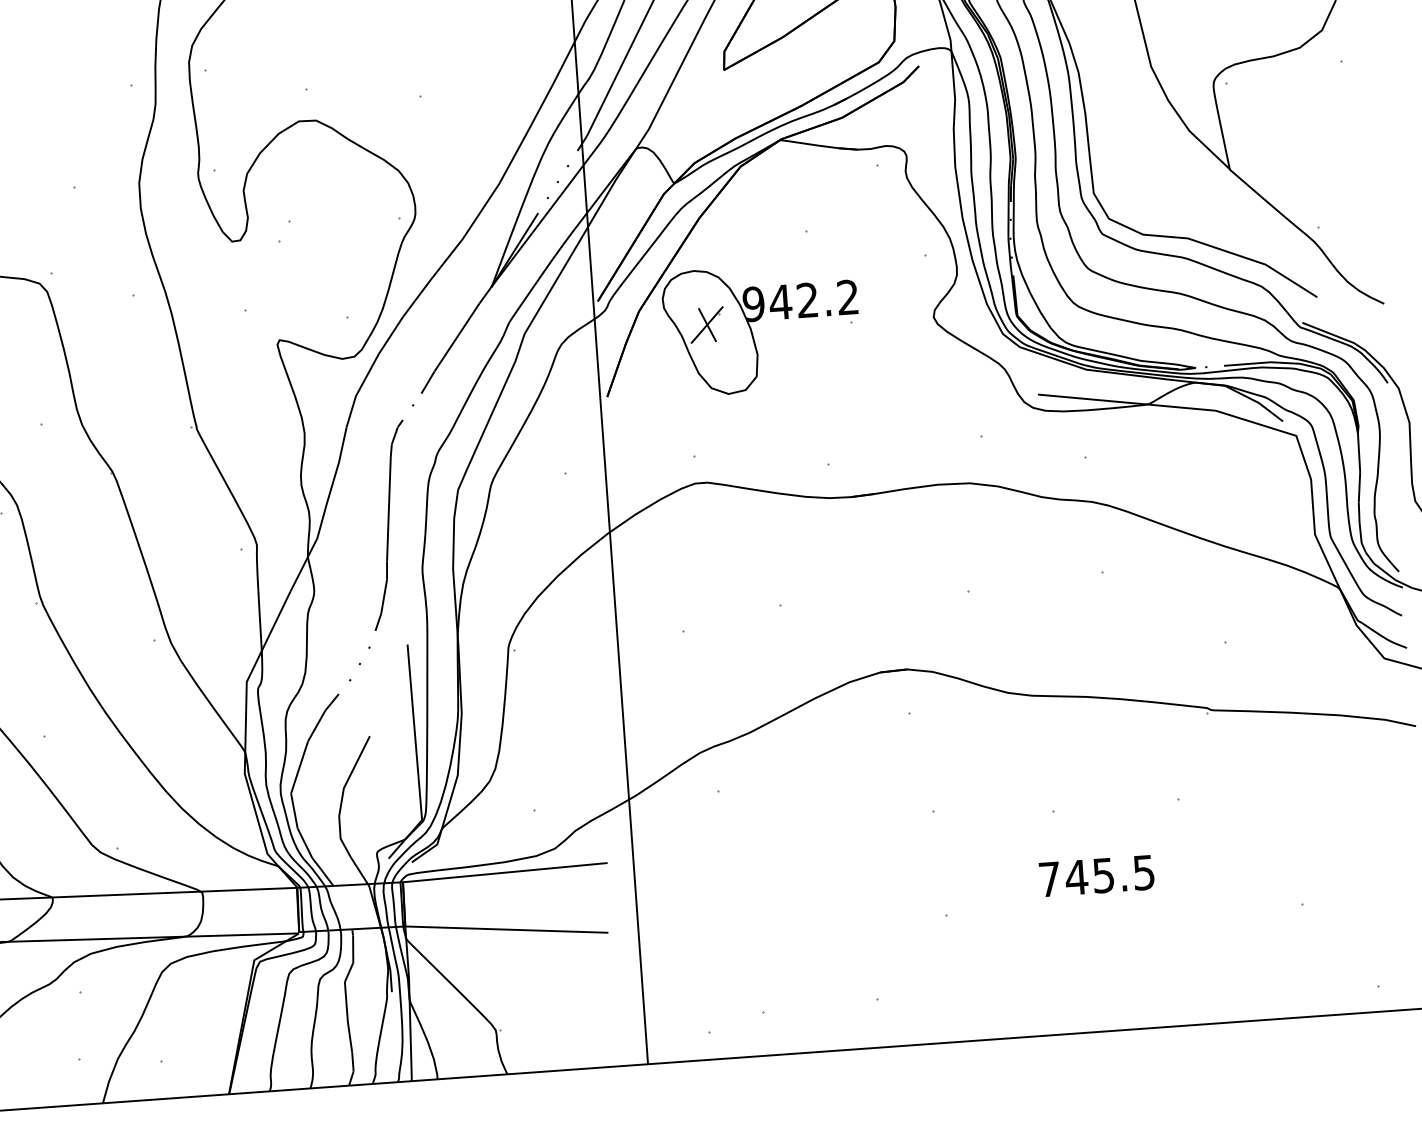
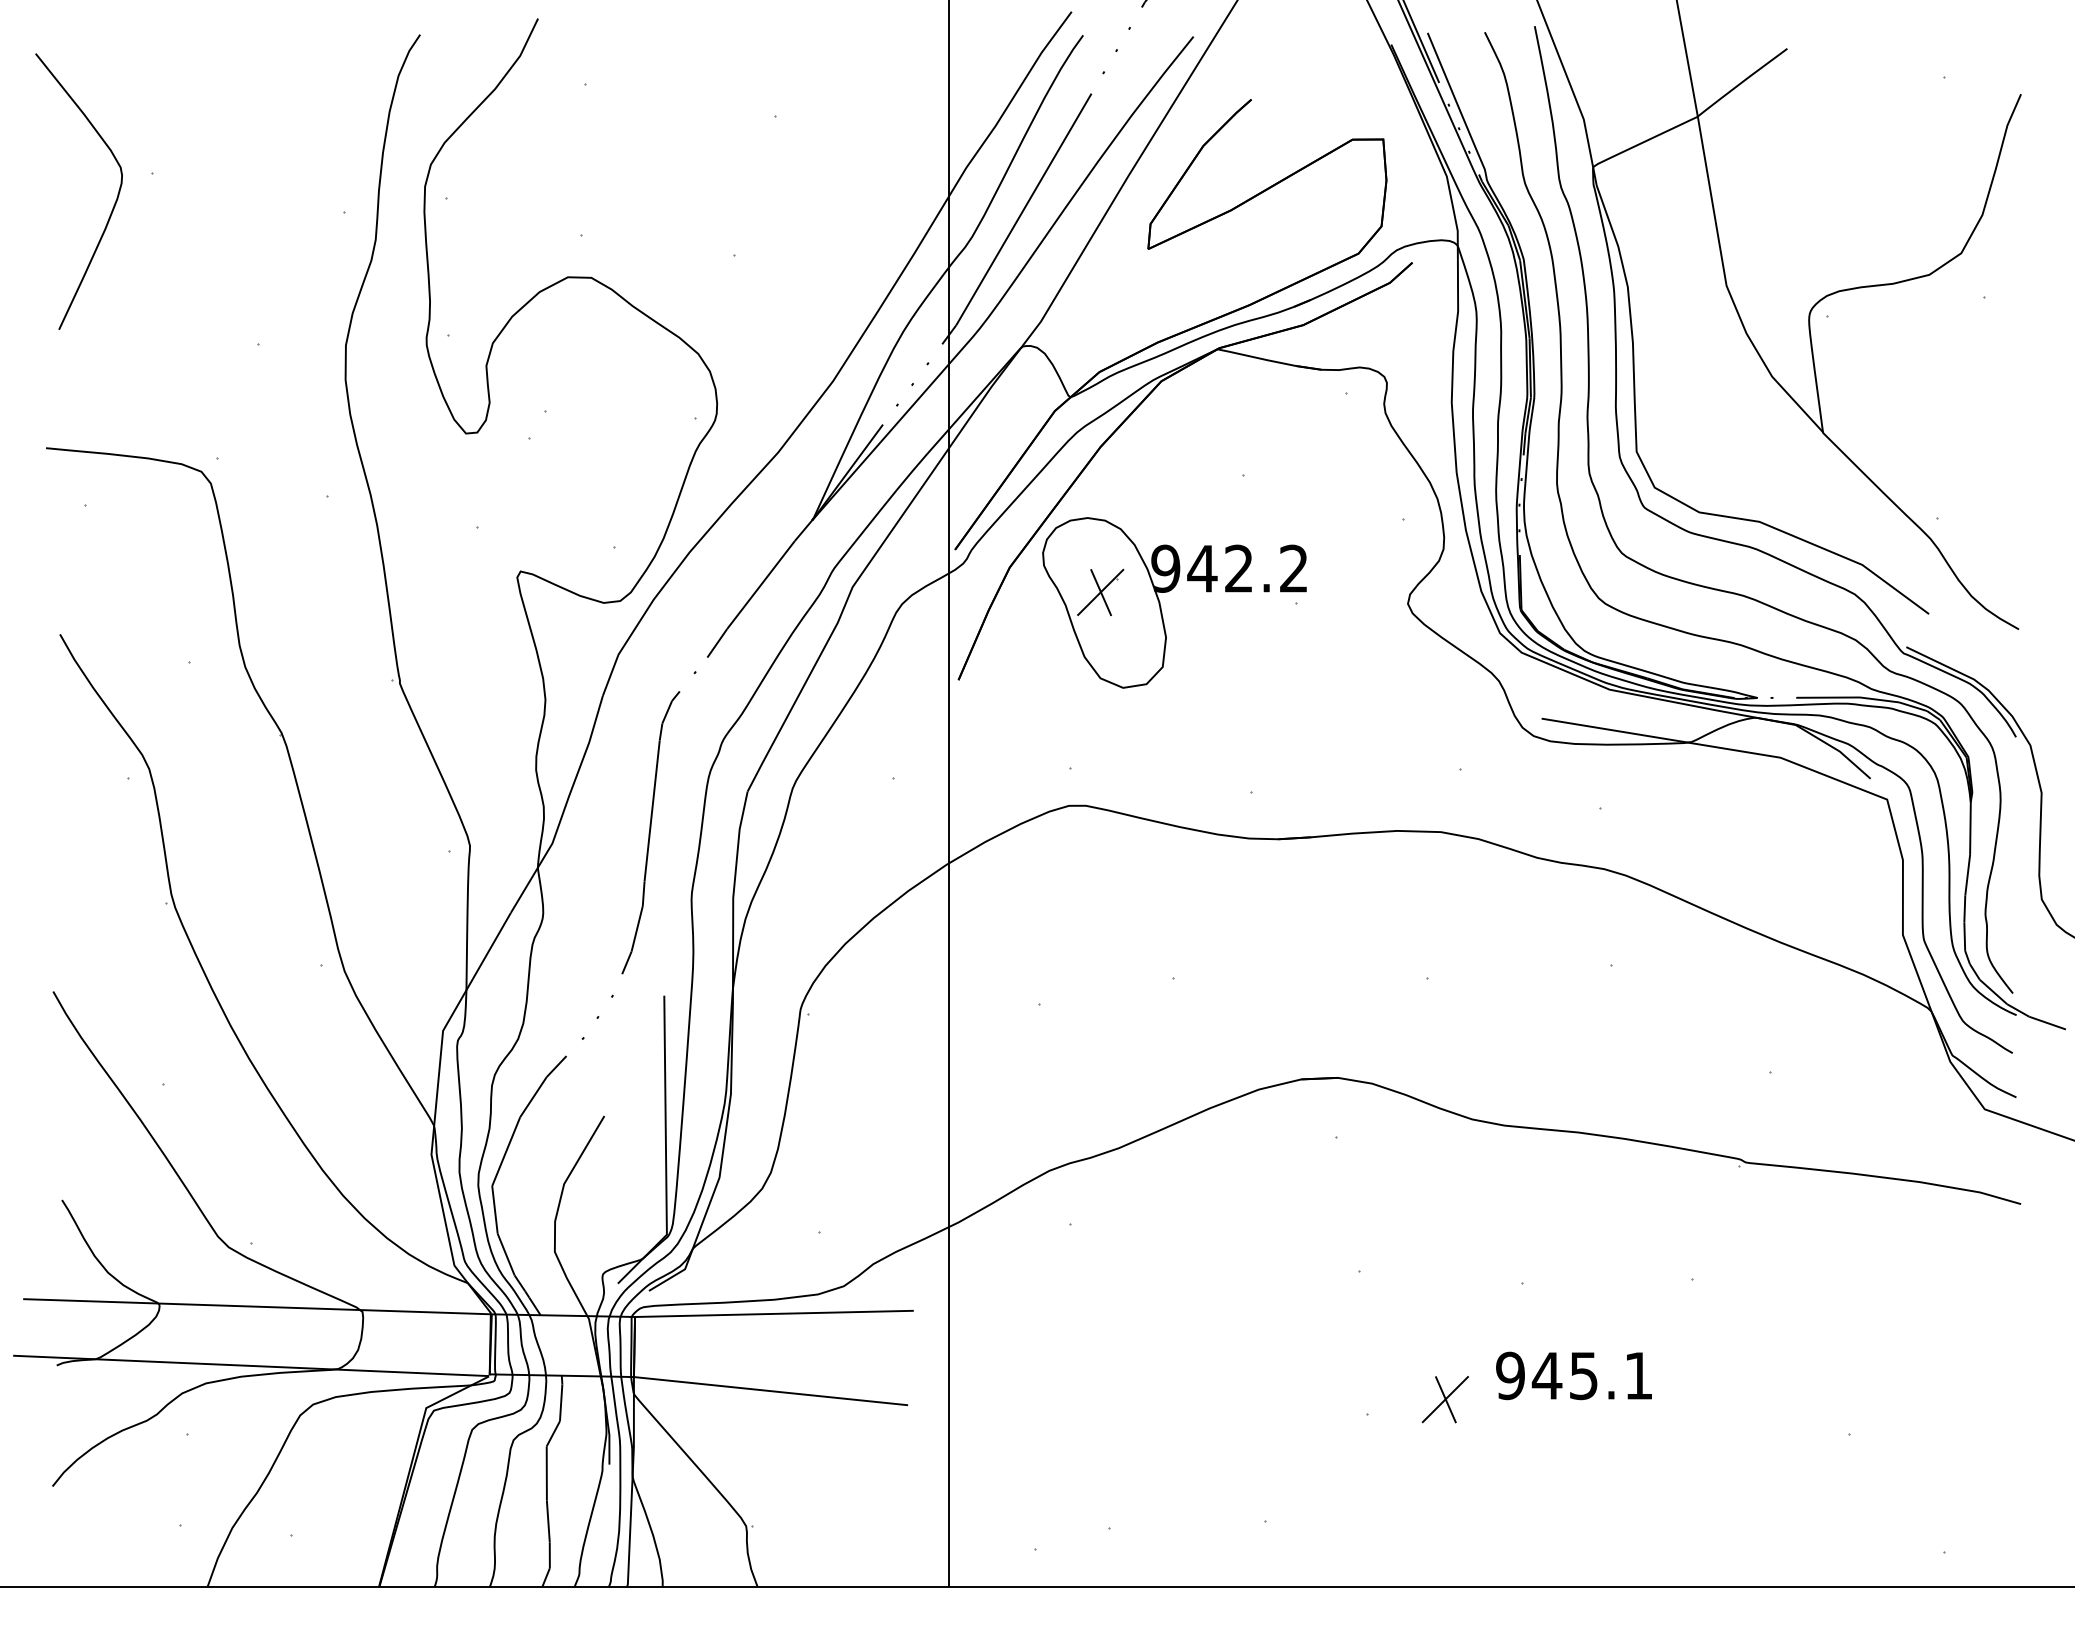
text: (1096, 875) -> (1574, 1375), 745.5 -> 945.1
part: (1002, 900) -> (1444, 1399), added

